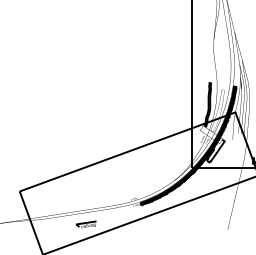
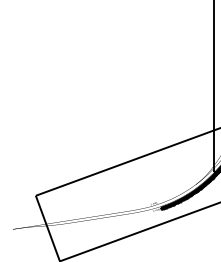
part: (86, 224) -> (104, 229), removed

